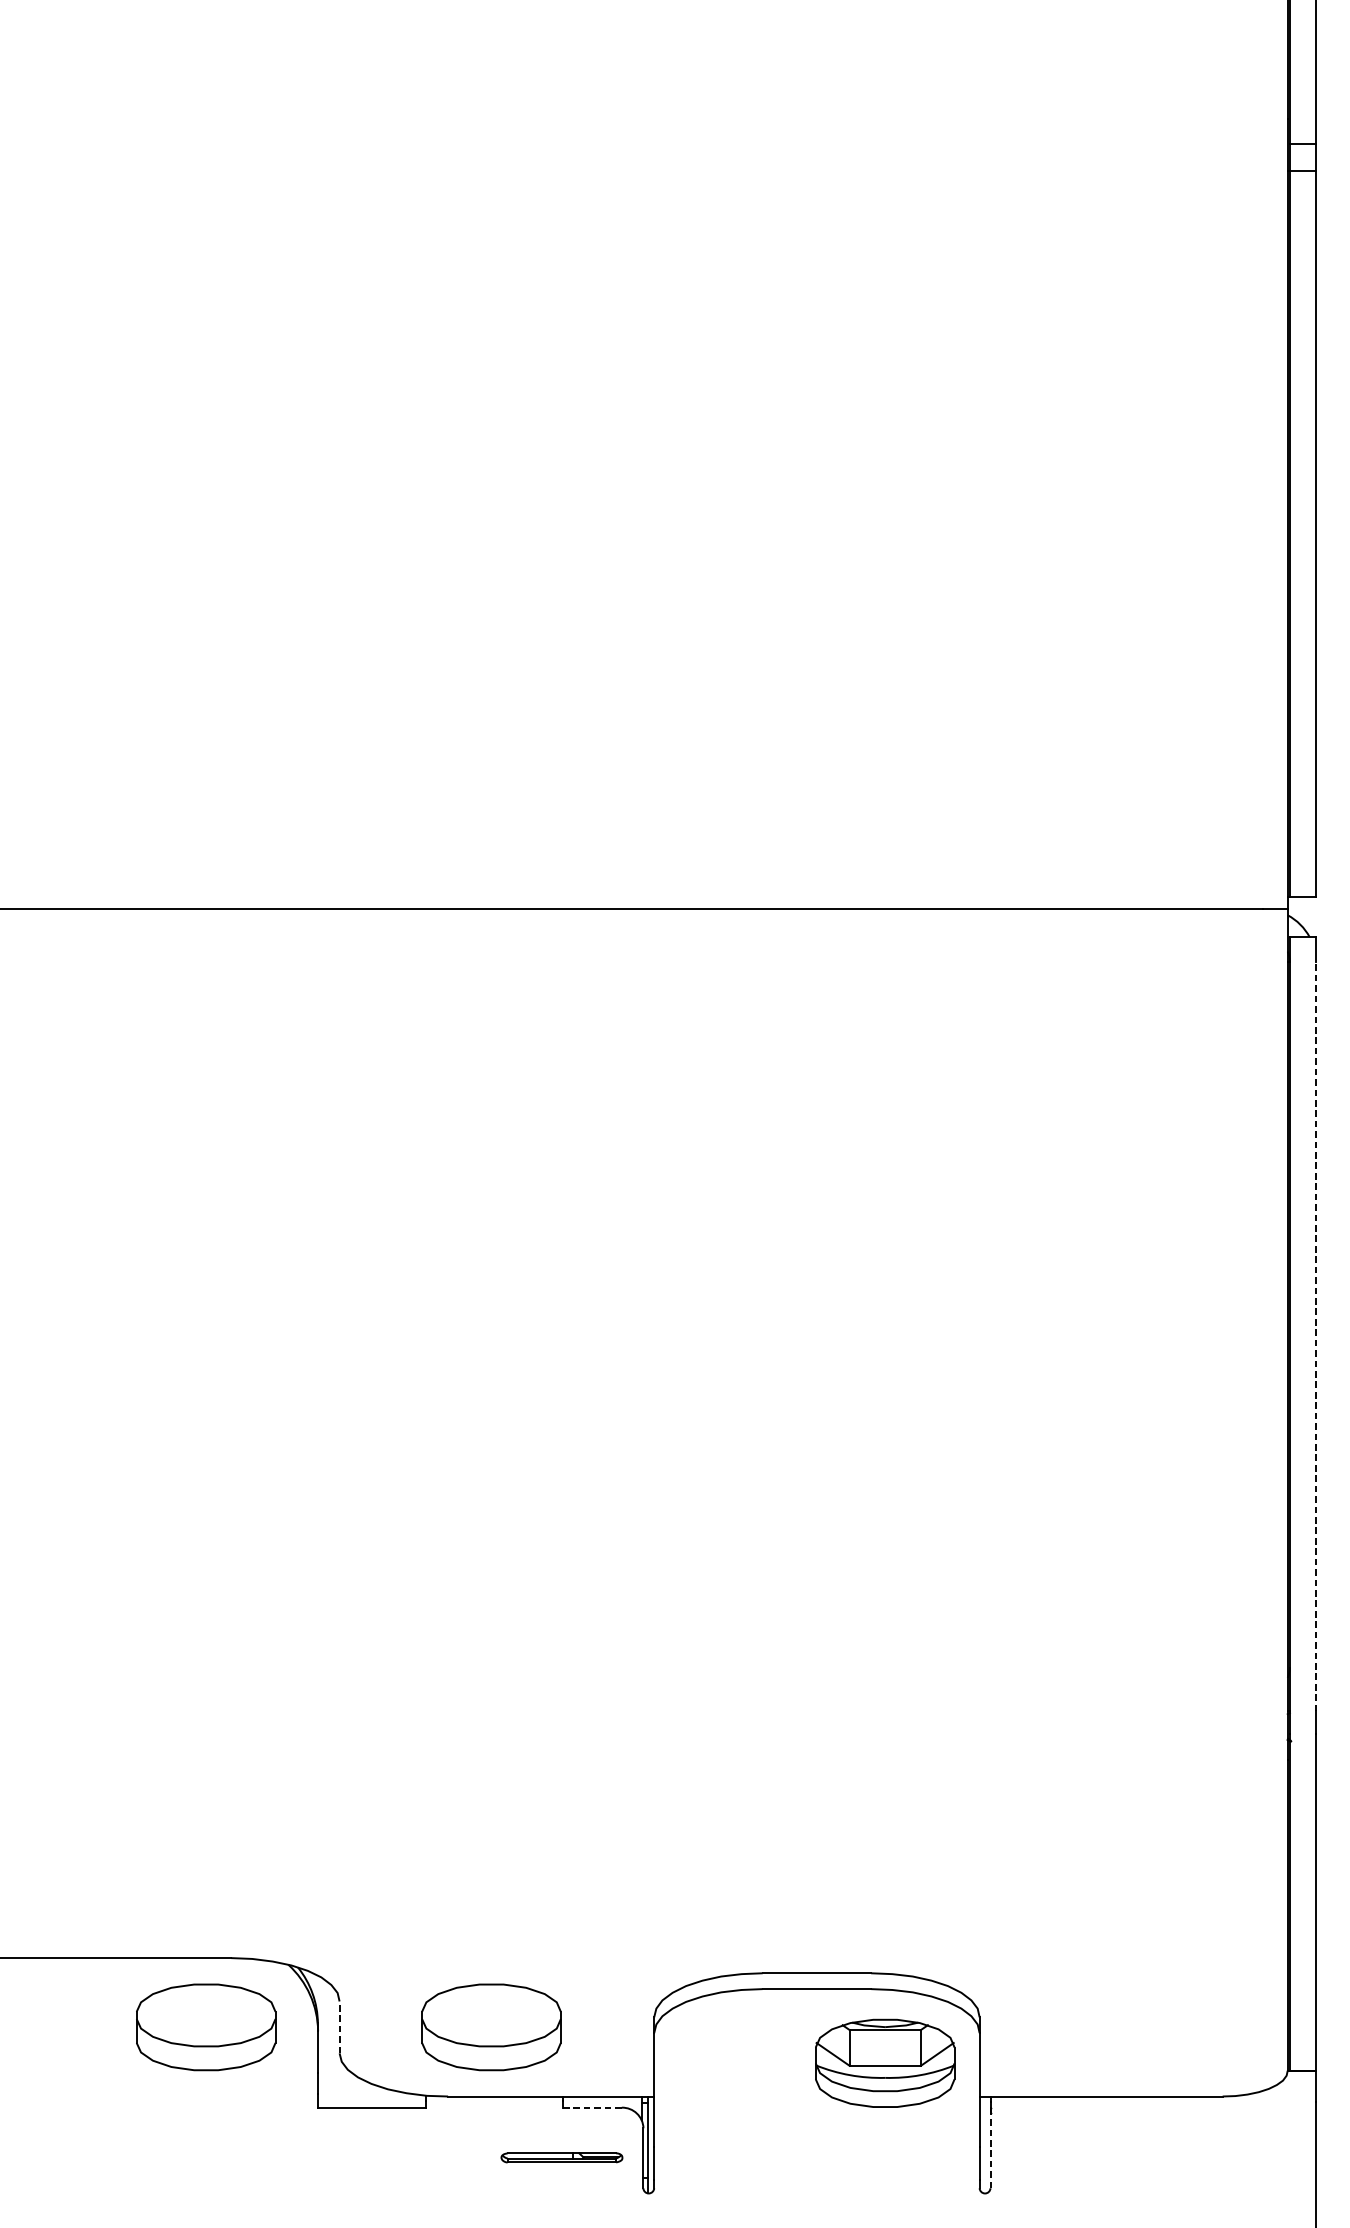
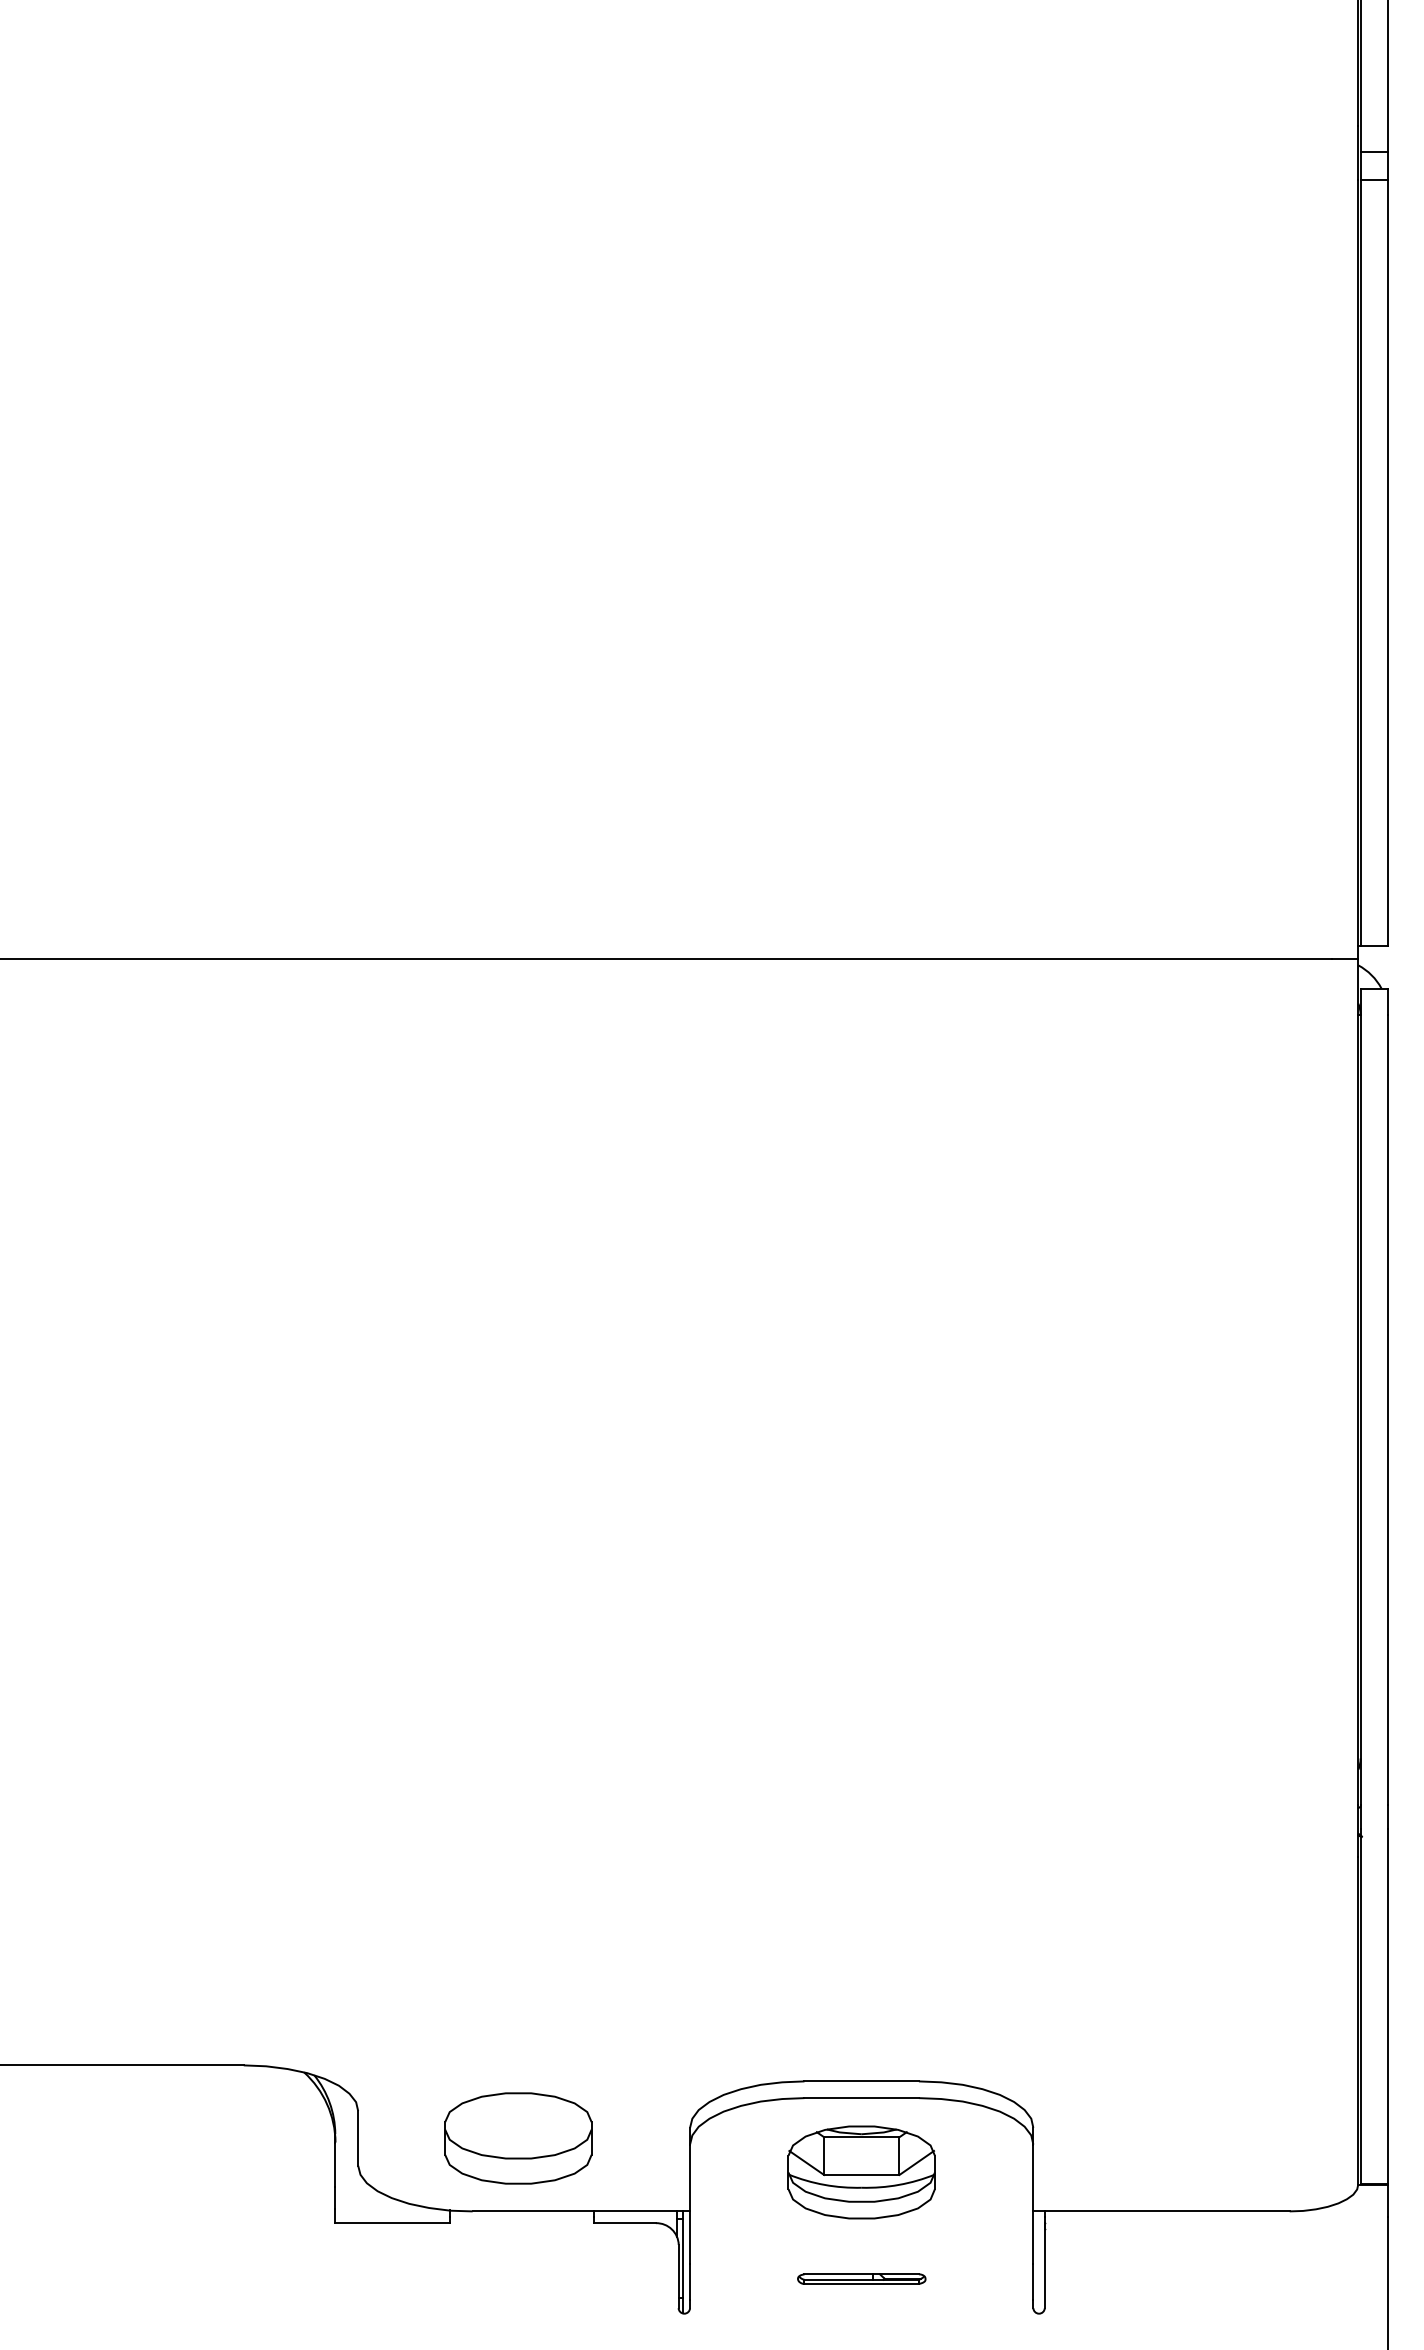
line: (1316, 1336) -> (1388, 1409), dashed -> solid
part: (206, 2027) -> (217, 2138), removed
line: (339, 2027) -> (358, 2138), dashed -> solid
part: (884, 2063) -> (861, 2172), moved
line: (592, 2107) -> (624, 2223), dashed -> solid
line: (990, 2147) -> (1044, 2265), dashed -> solid
part: (561, 2157) -> (861, 2278), moved

